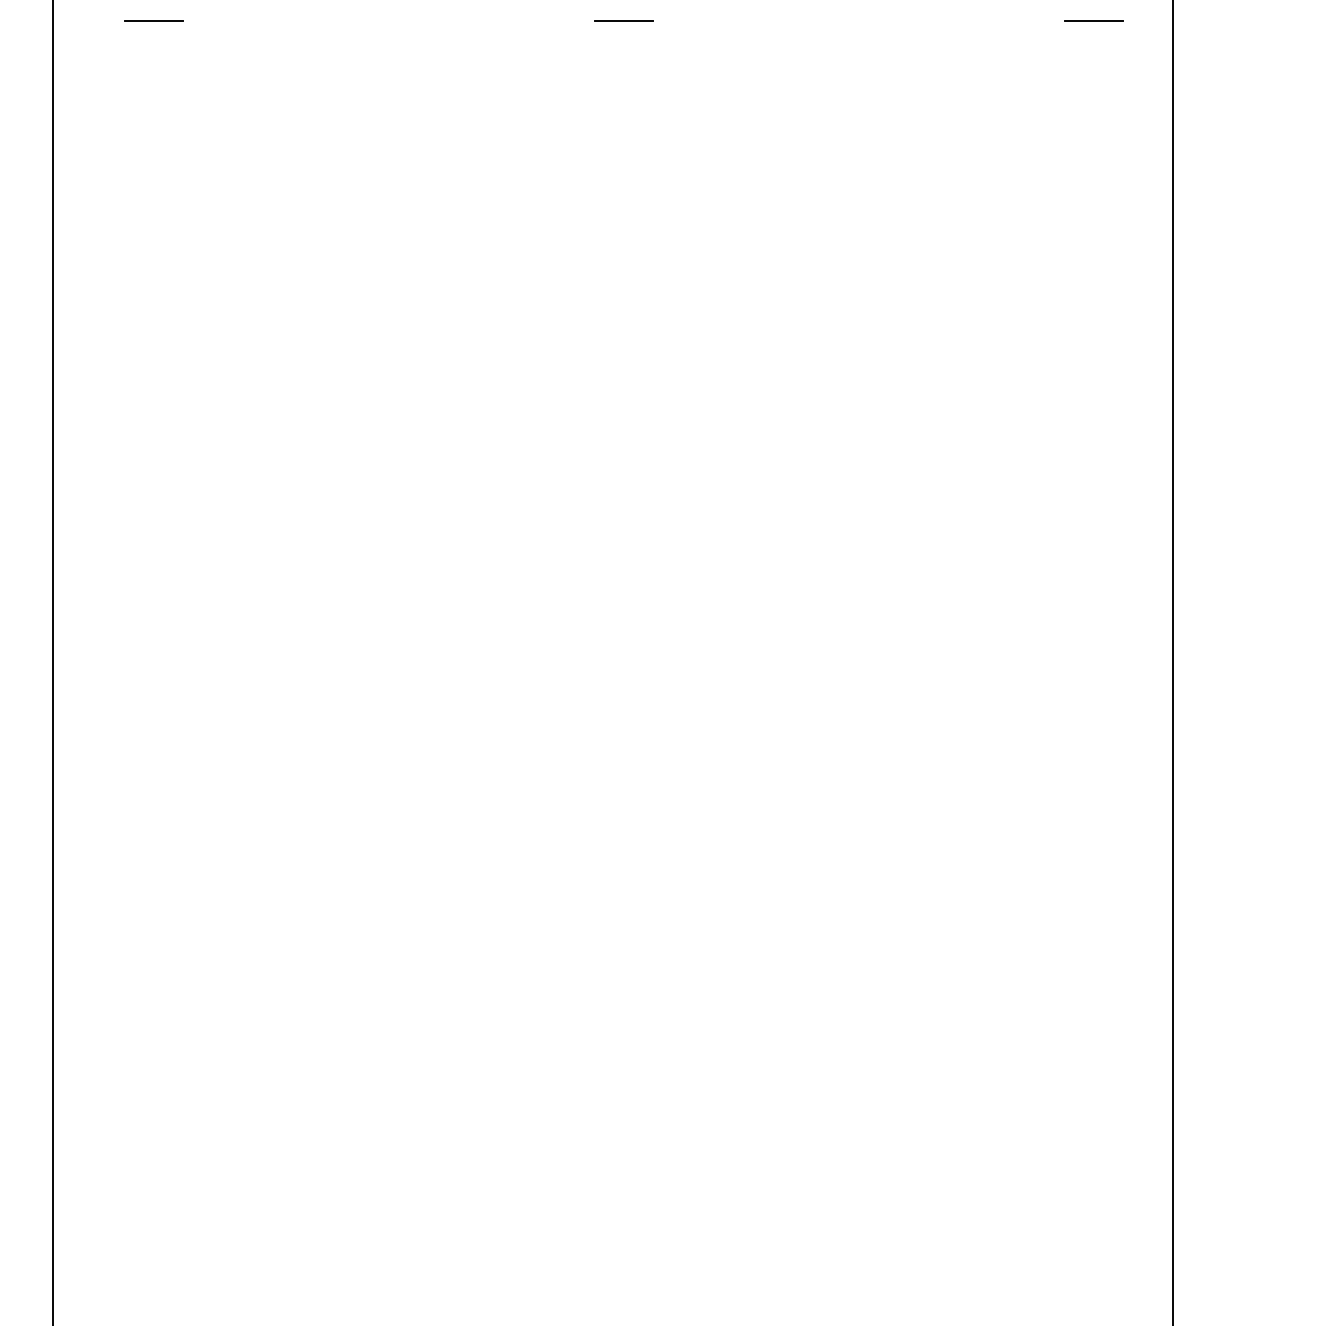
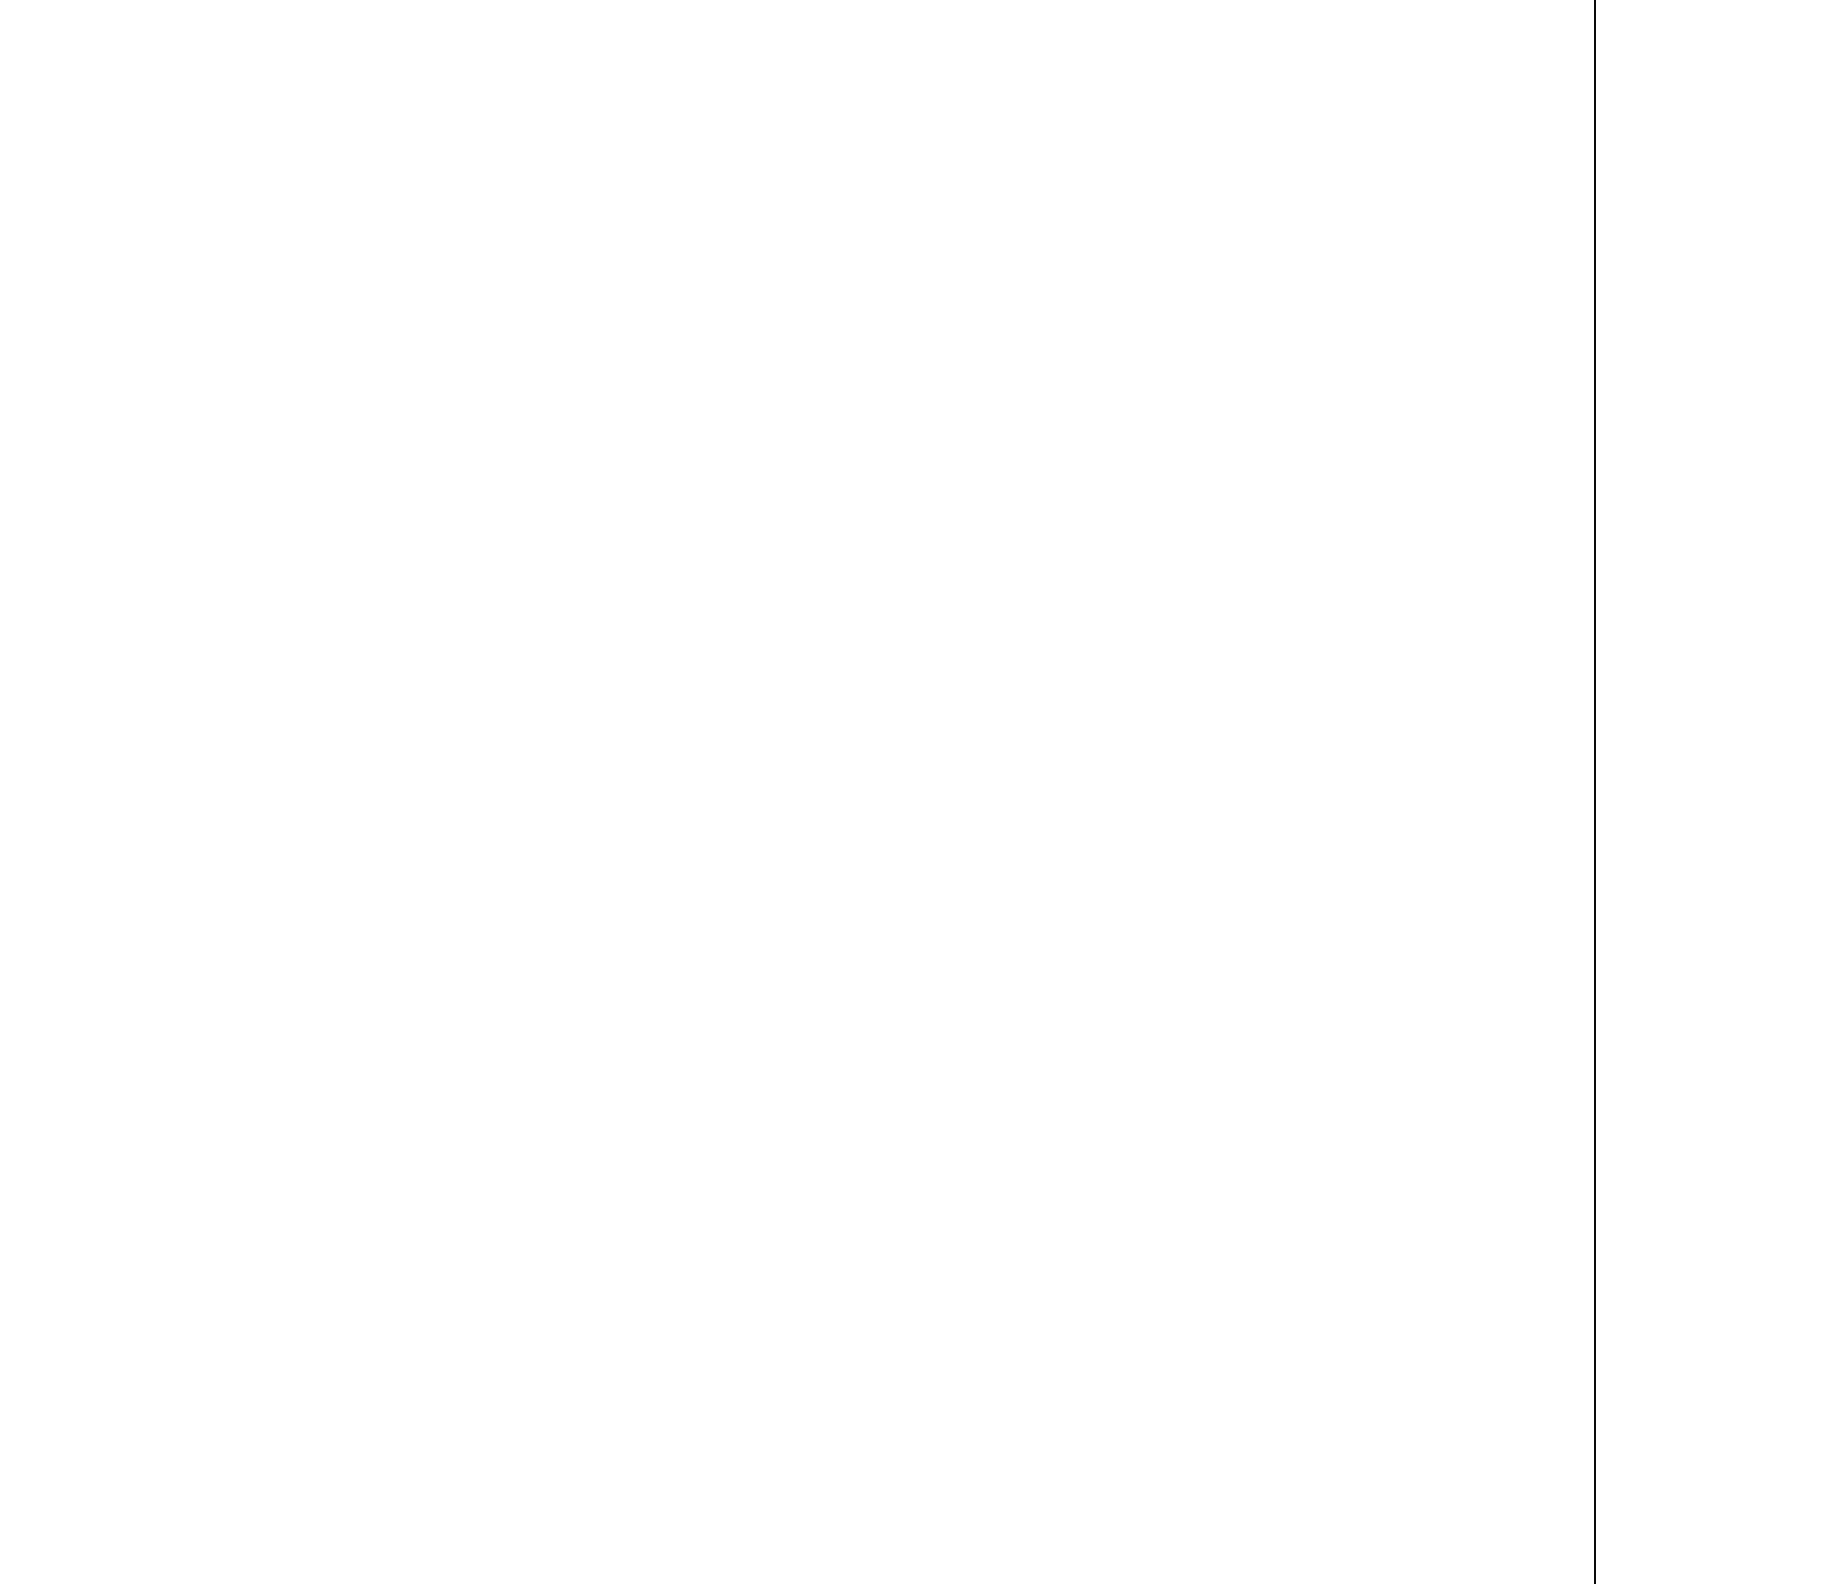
line: (153, 20) -> (97, 143), removed
line: (623, 20) -> (787, 143), removed
line: (1093, 20) -> (1478, 143), removed

